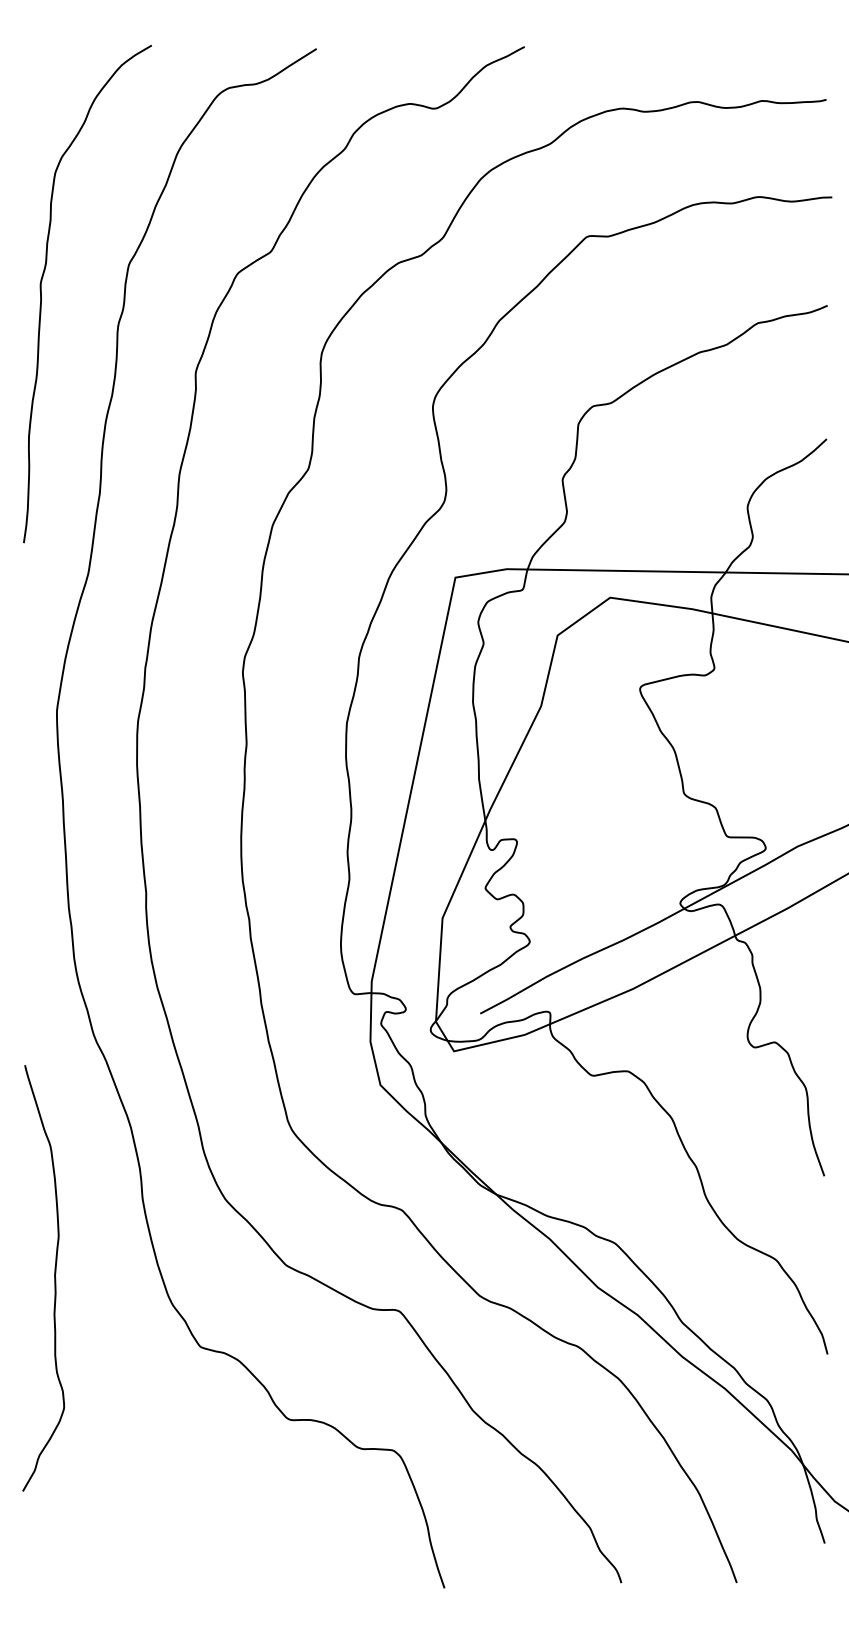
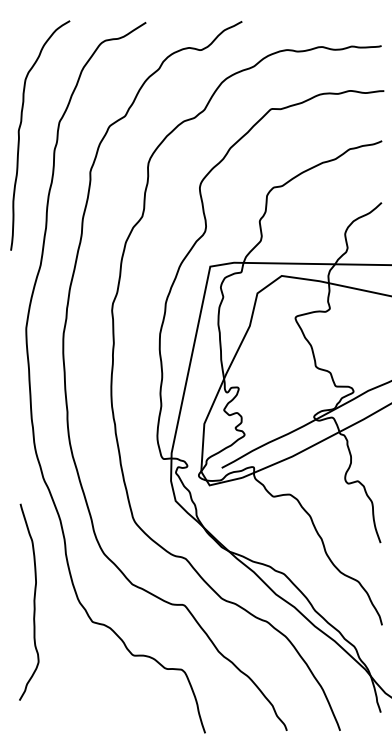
curve: (53, 1276) -> (33, 601), moved

